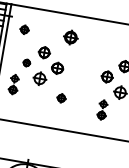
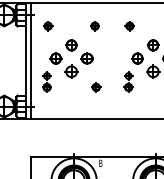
part: (70, 37) -> (94, 26), size x0.62
part: (104, 43) -> (129, 26), added
part: (26, 62) -> (55, 58), size x1.67
part: (102, 109) -> (128, 81), moved

